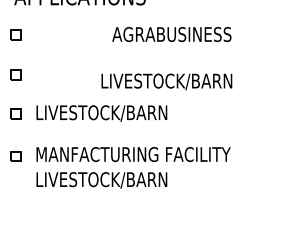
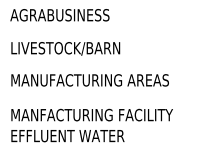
text: (171, 34) -> (59, 15), moved
text: (166, 81) -> (65, 48), moved
text: (131, 113) -> (90, 80), LIVESTOCK/BARN -> MANUFACTURING AREAS
text: (105, 180) -> (68, 136), LIVESTOCK/BARN -> EFFLUENT WATER

